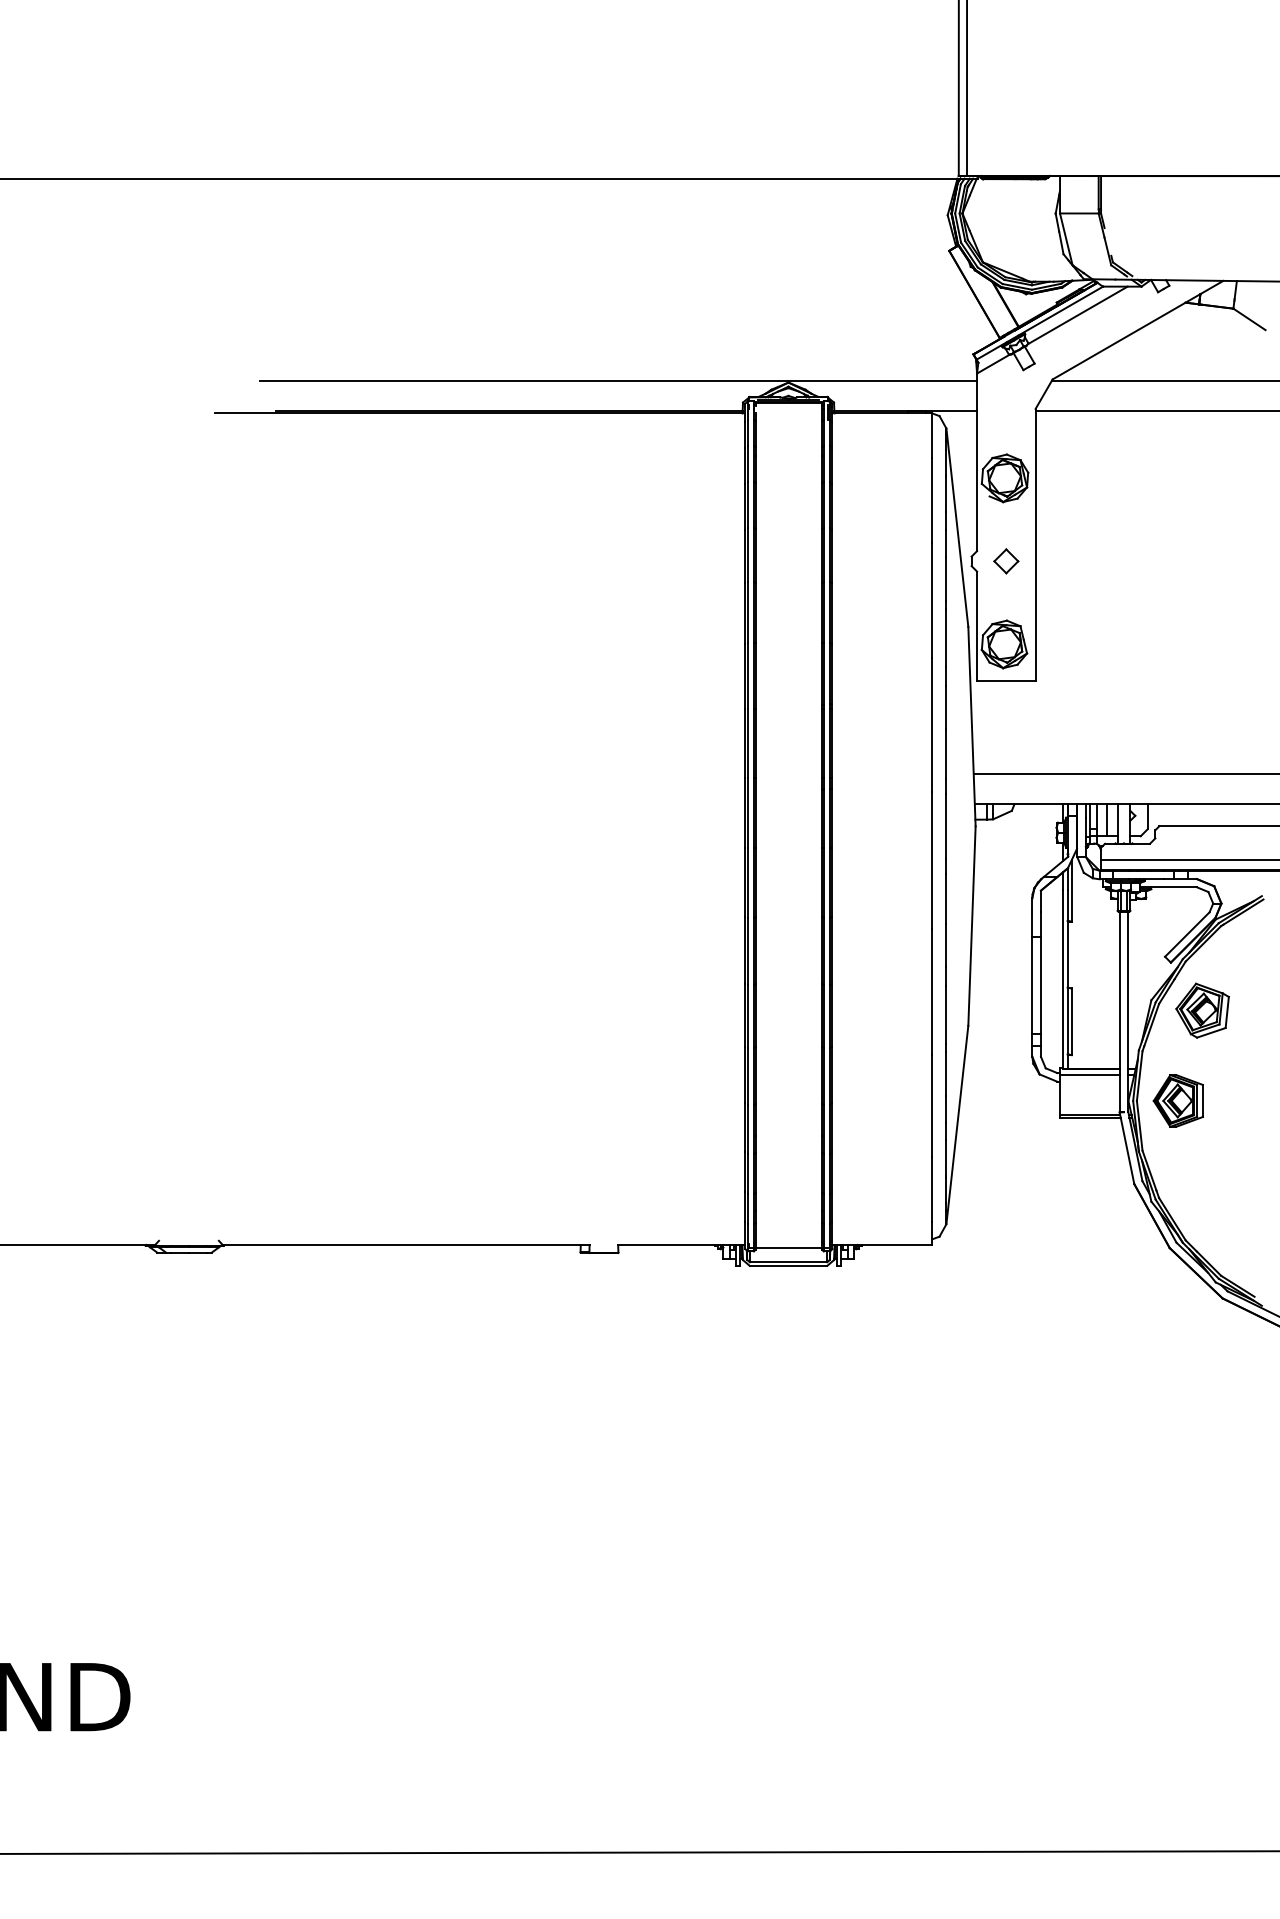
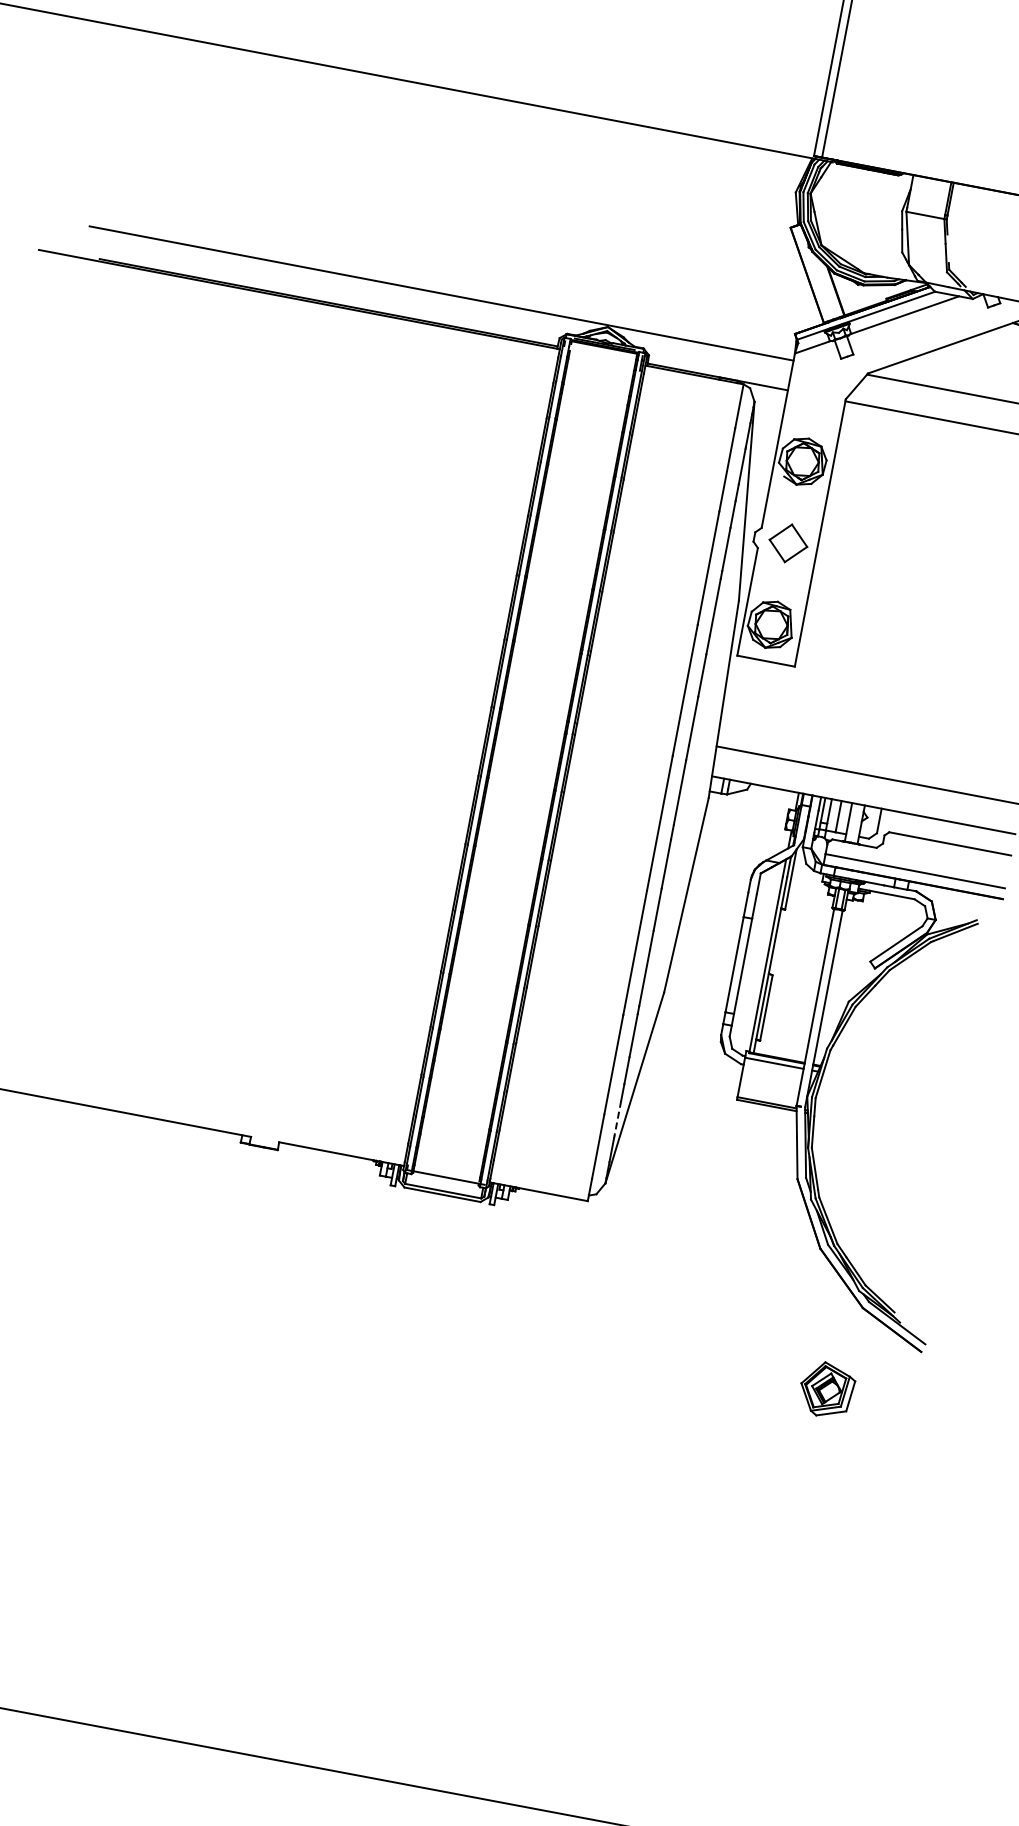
part: (1006, 561) -> (788, 543), size x1.6
part: (1202, 1010) -> (826, 1389), moved
part: (1177, 1100) -> (855, 1105), removed
line: (946, 1158) -> (617, 1118), solid -> dashed

